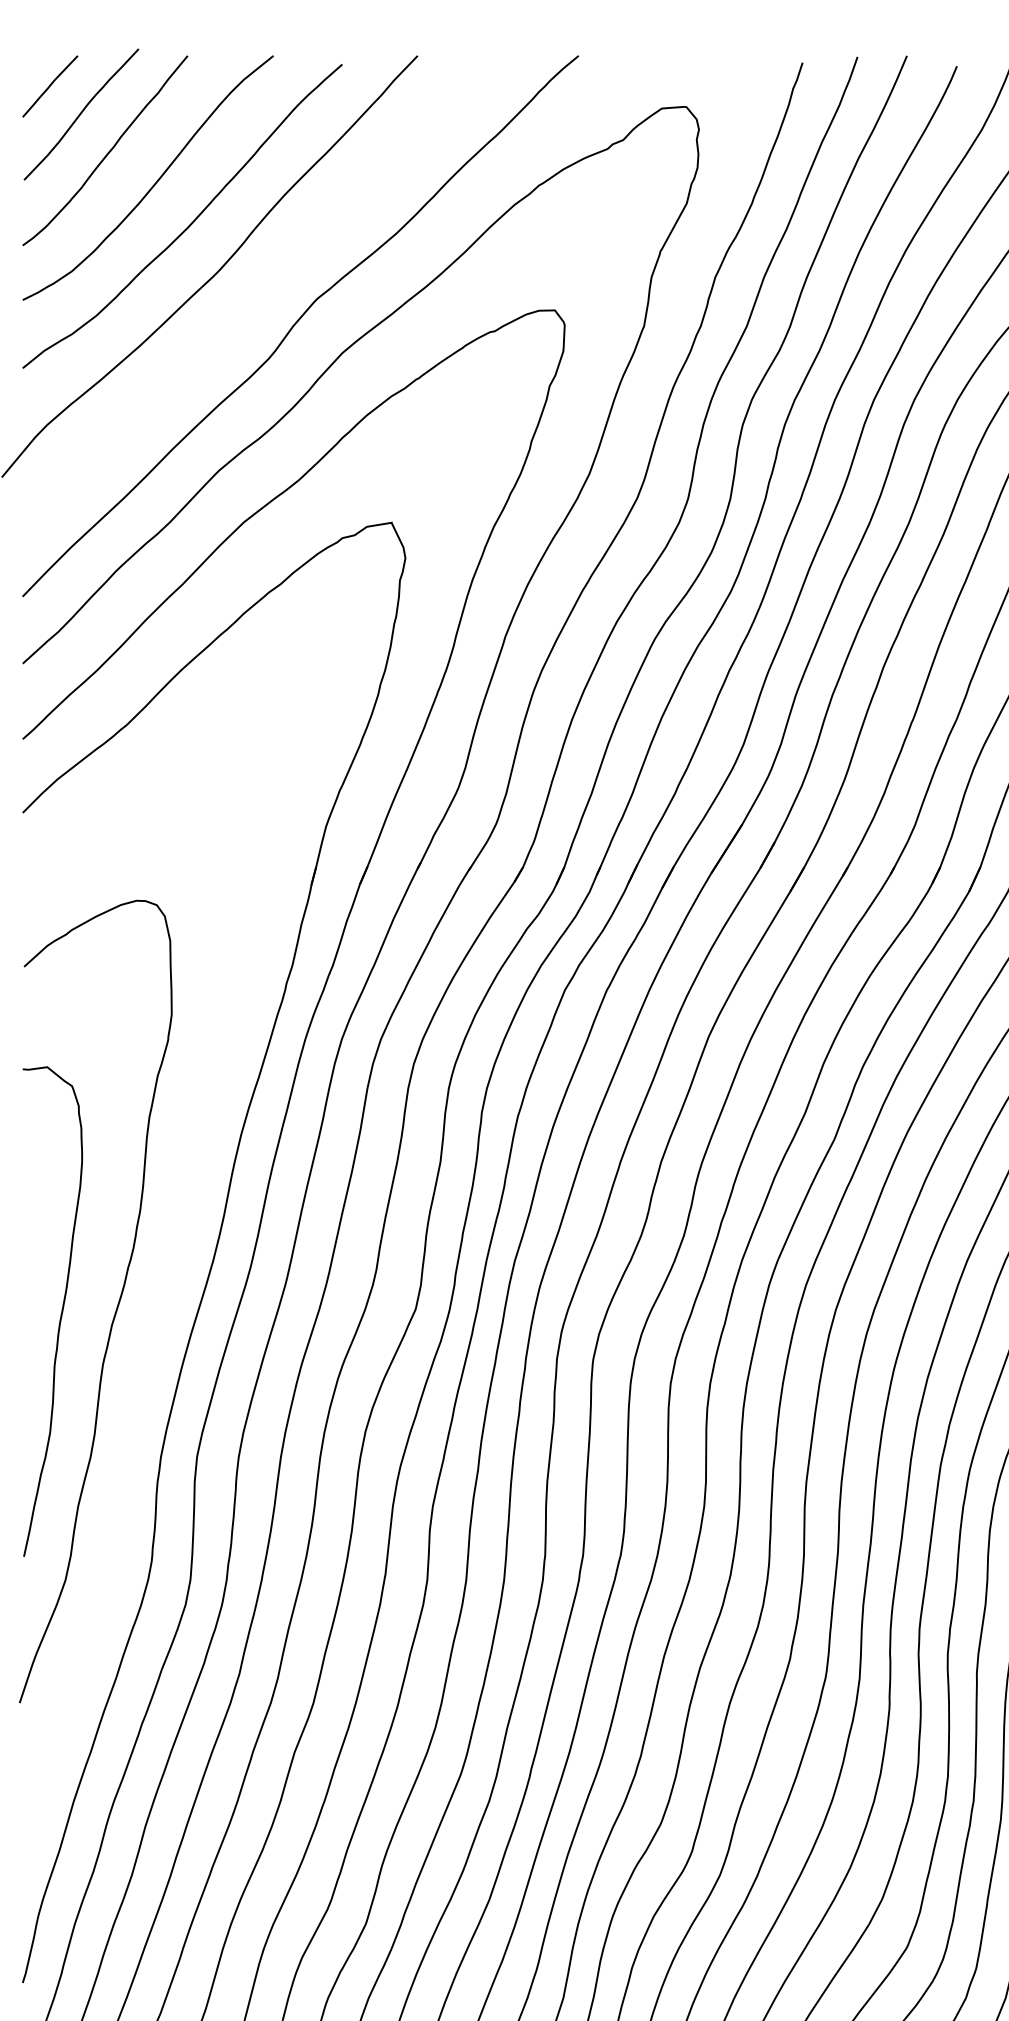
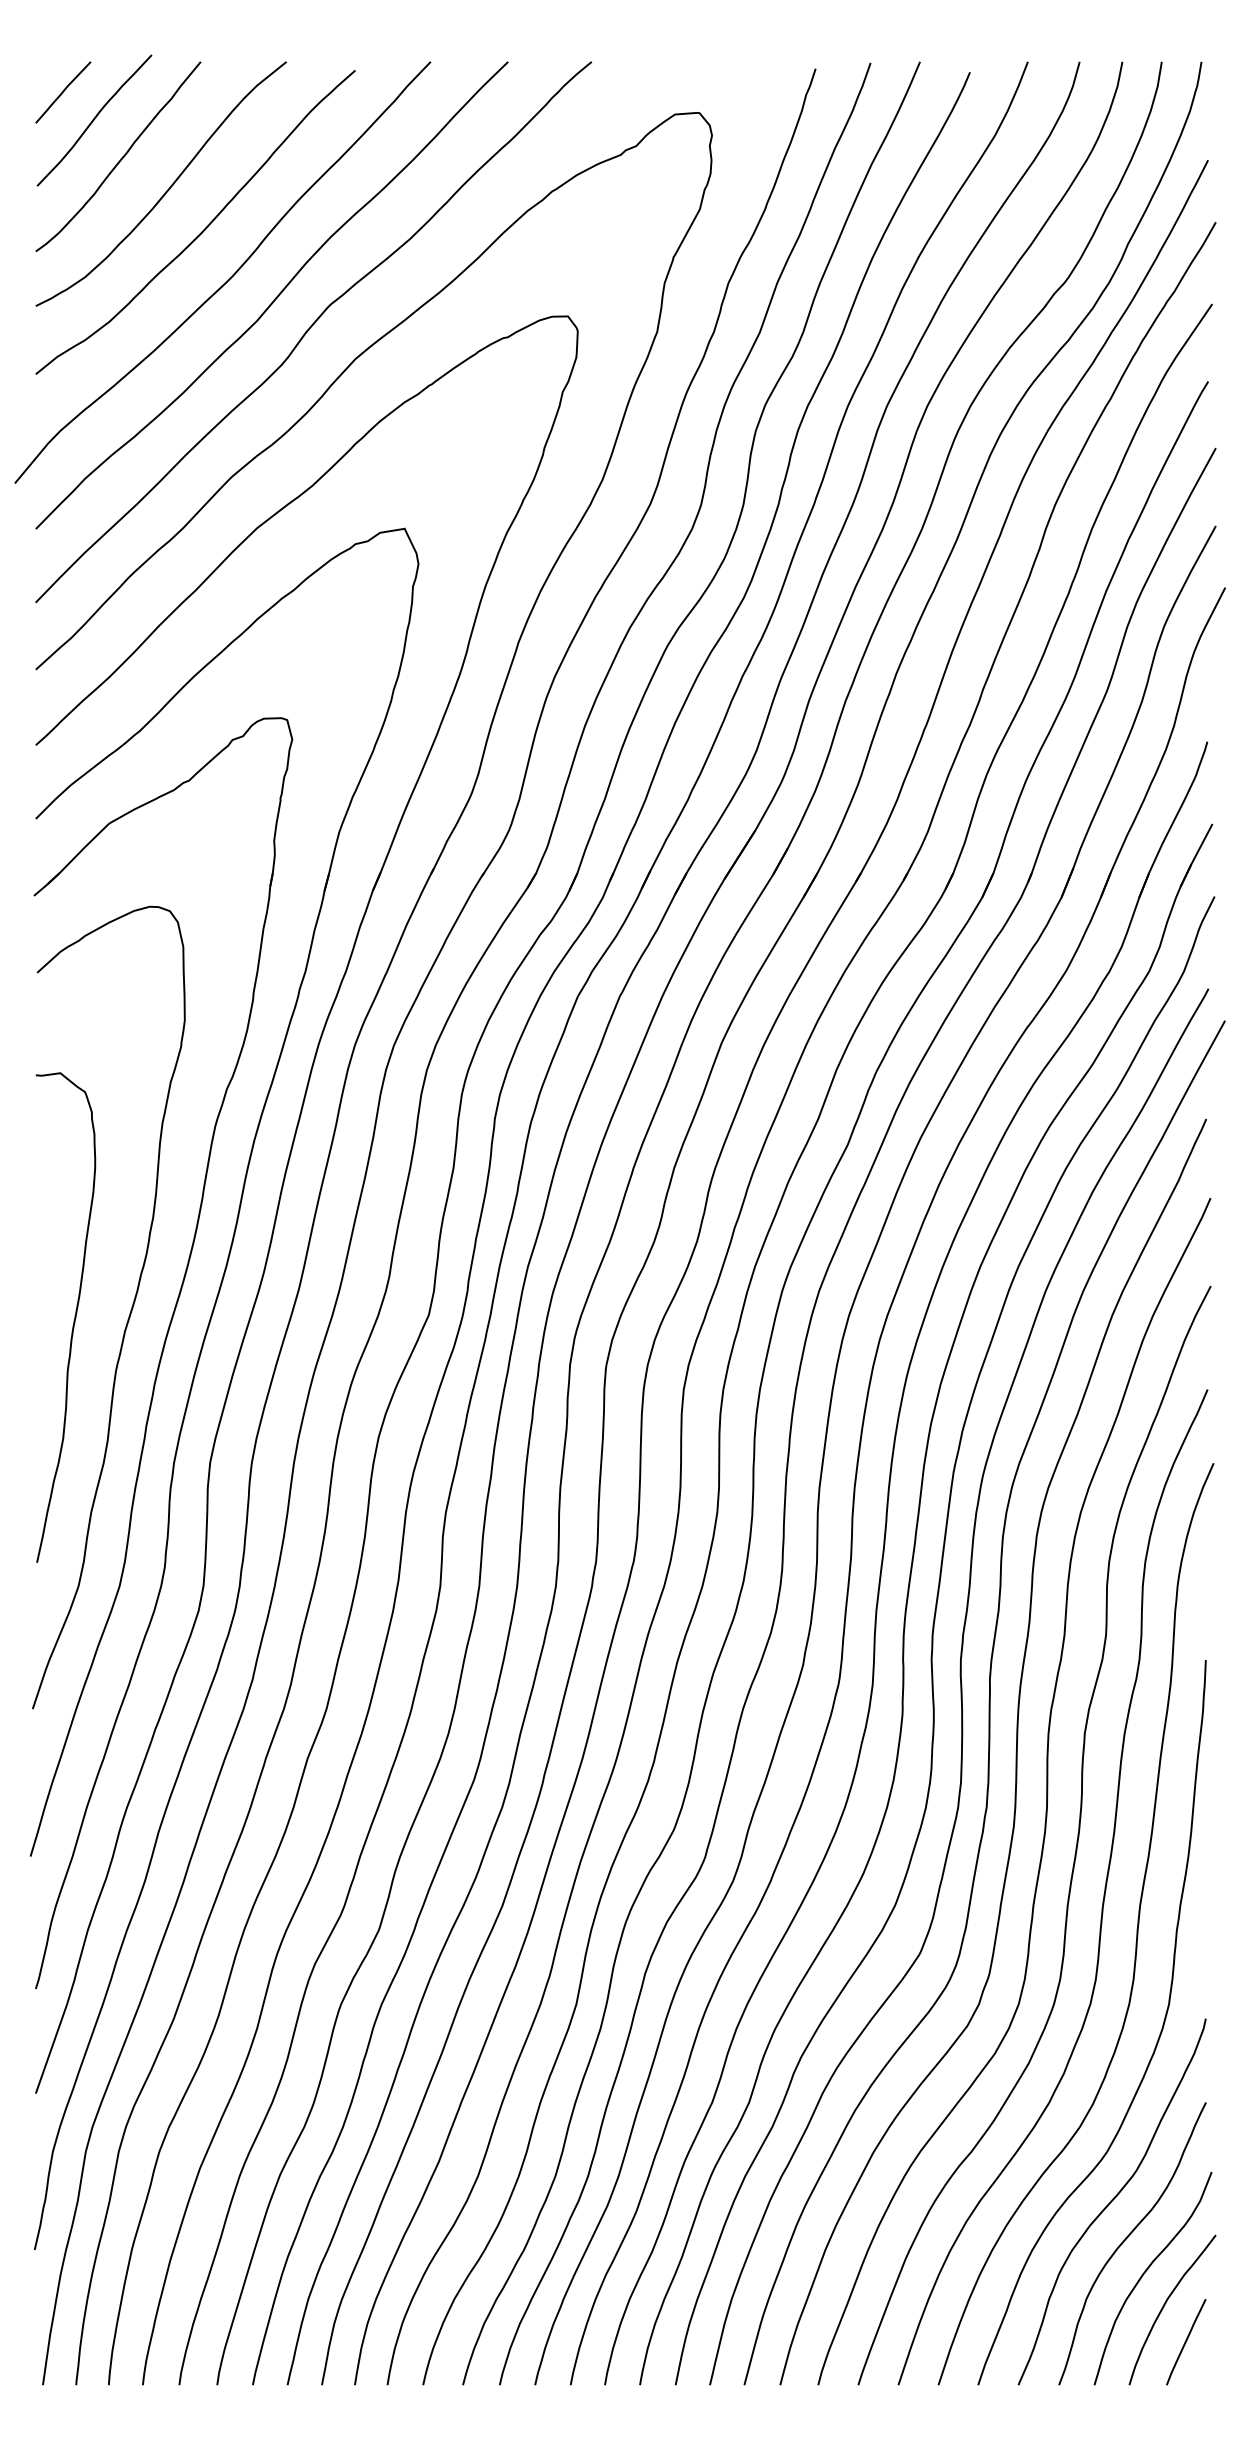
curve: (261, 292) -> (274, 298), added
part: (165, 1287) -> (178, 1293), added

